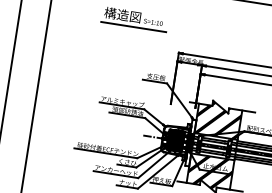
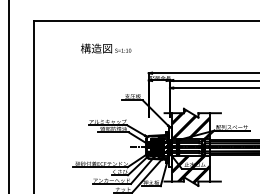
line: (133, 27) -> (107, 57), removed

